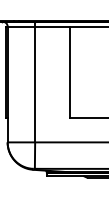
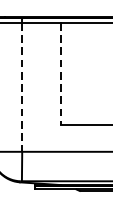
line: (69, 72) -> (60, 74), solid -> dashed
line: (35, 84) -> (22, 87), solid -> dashed

